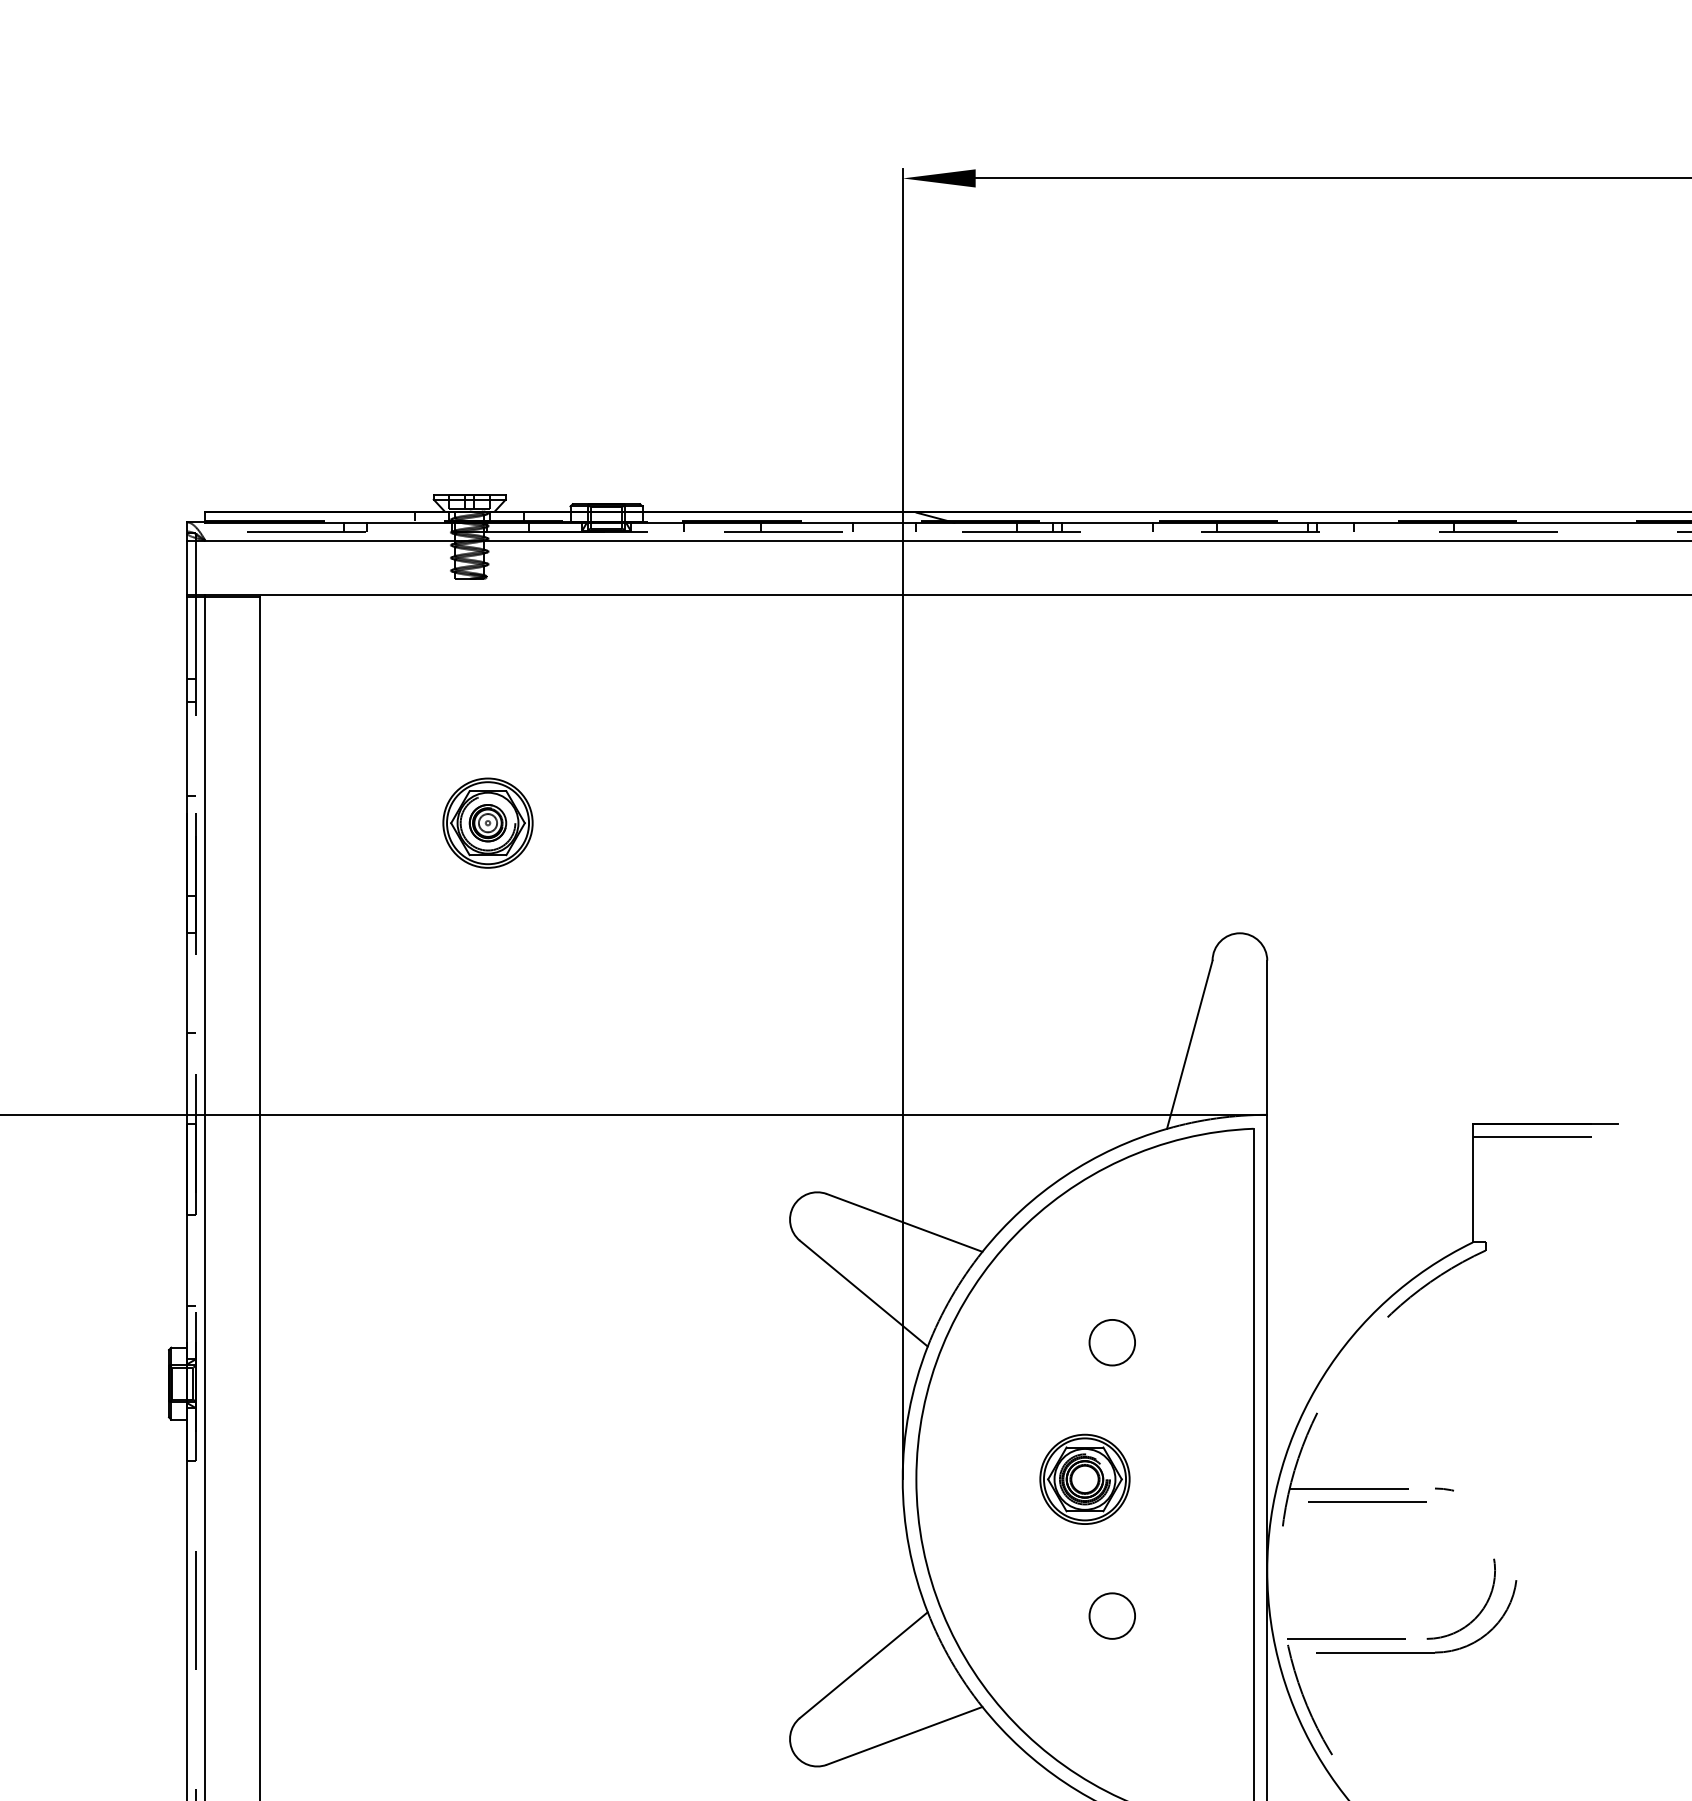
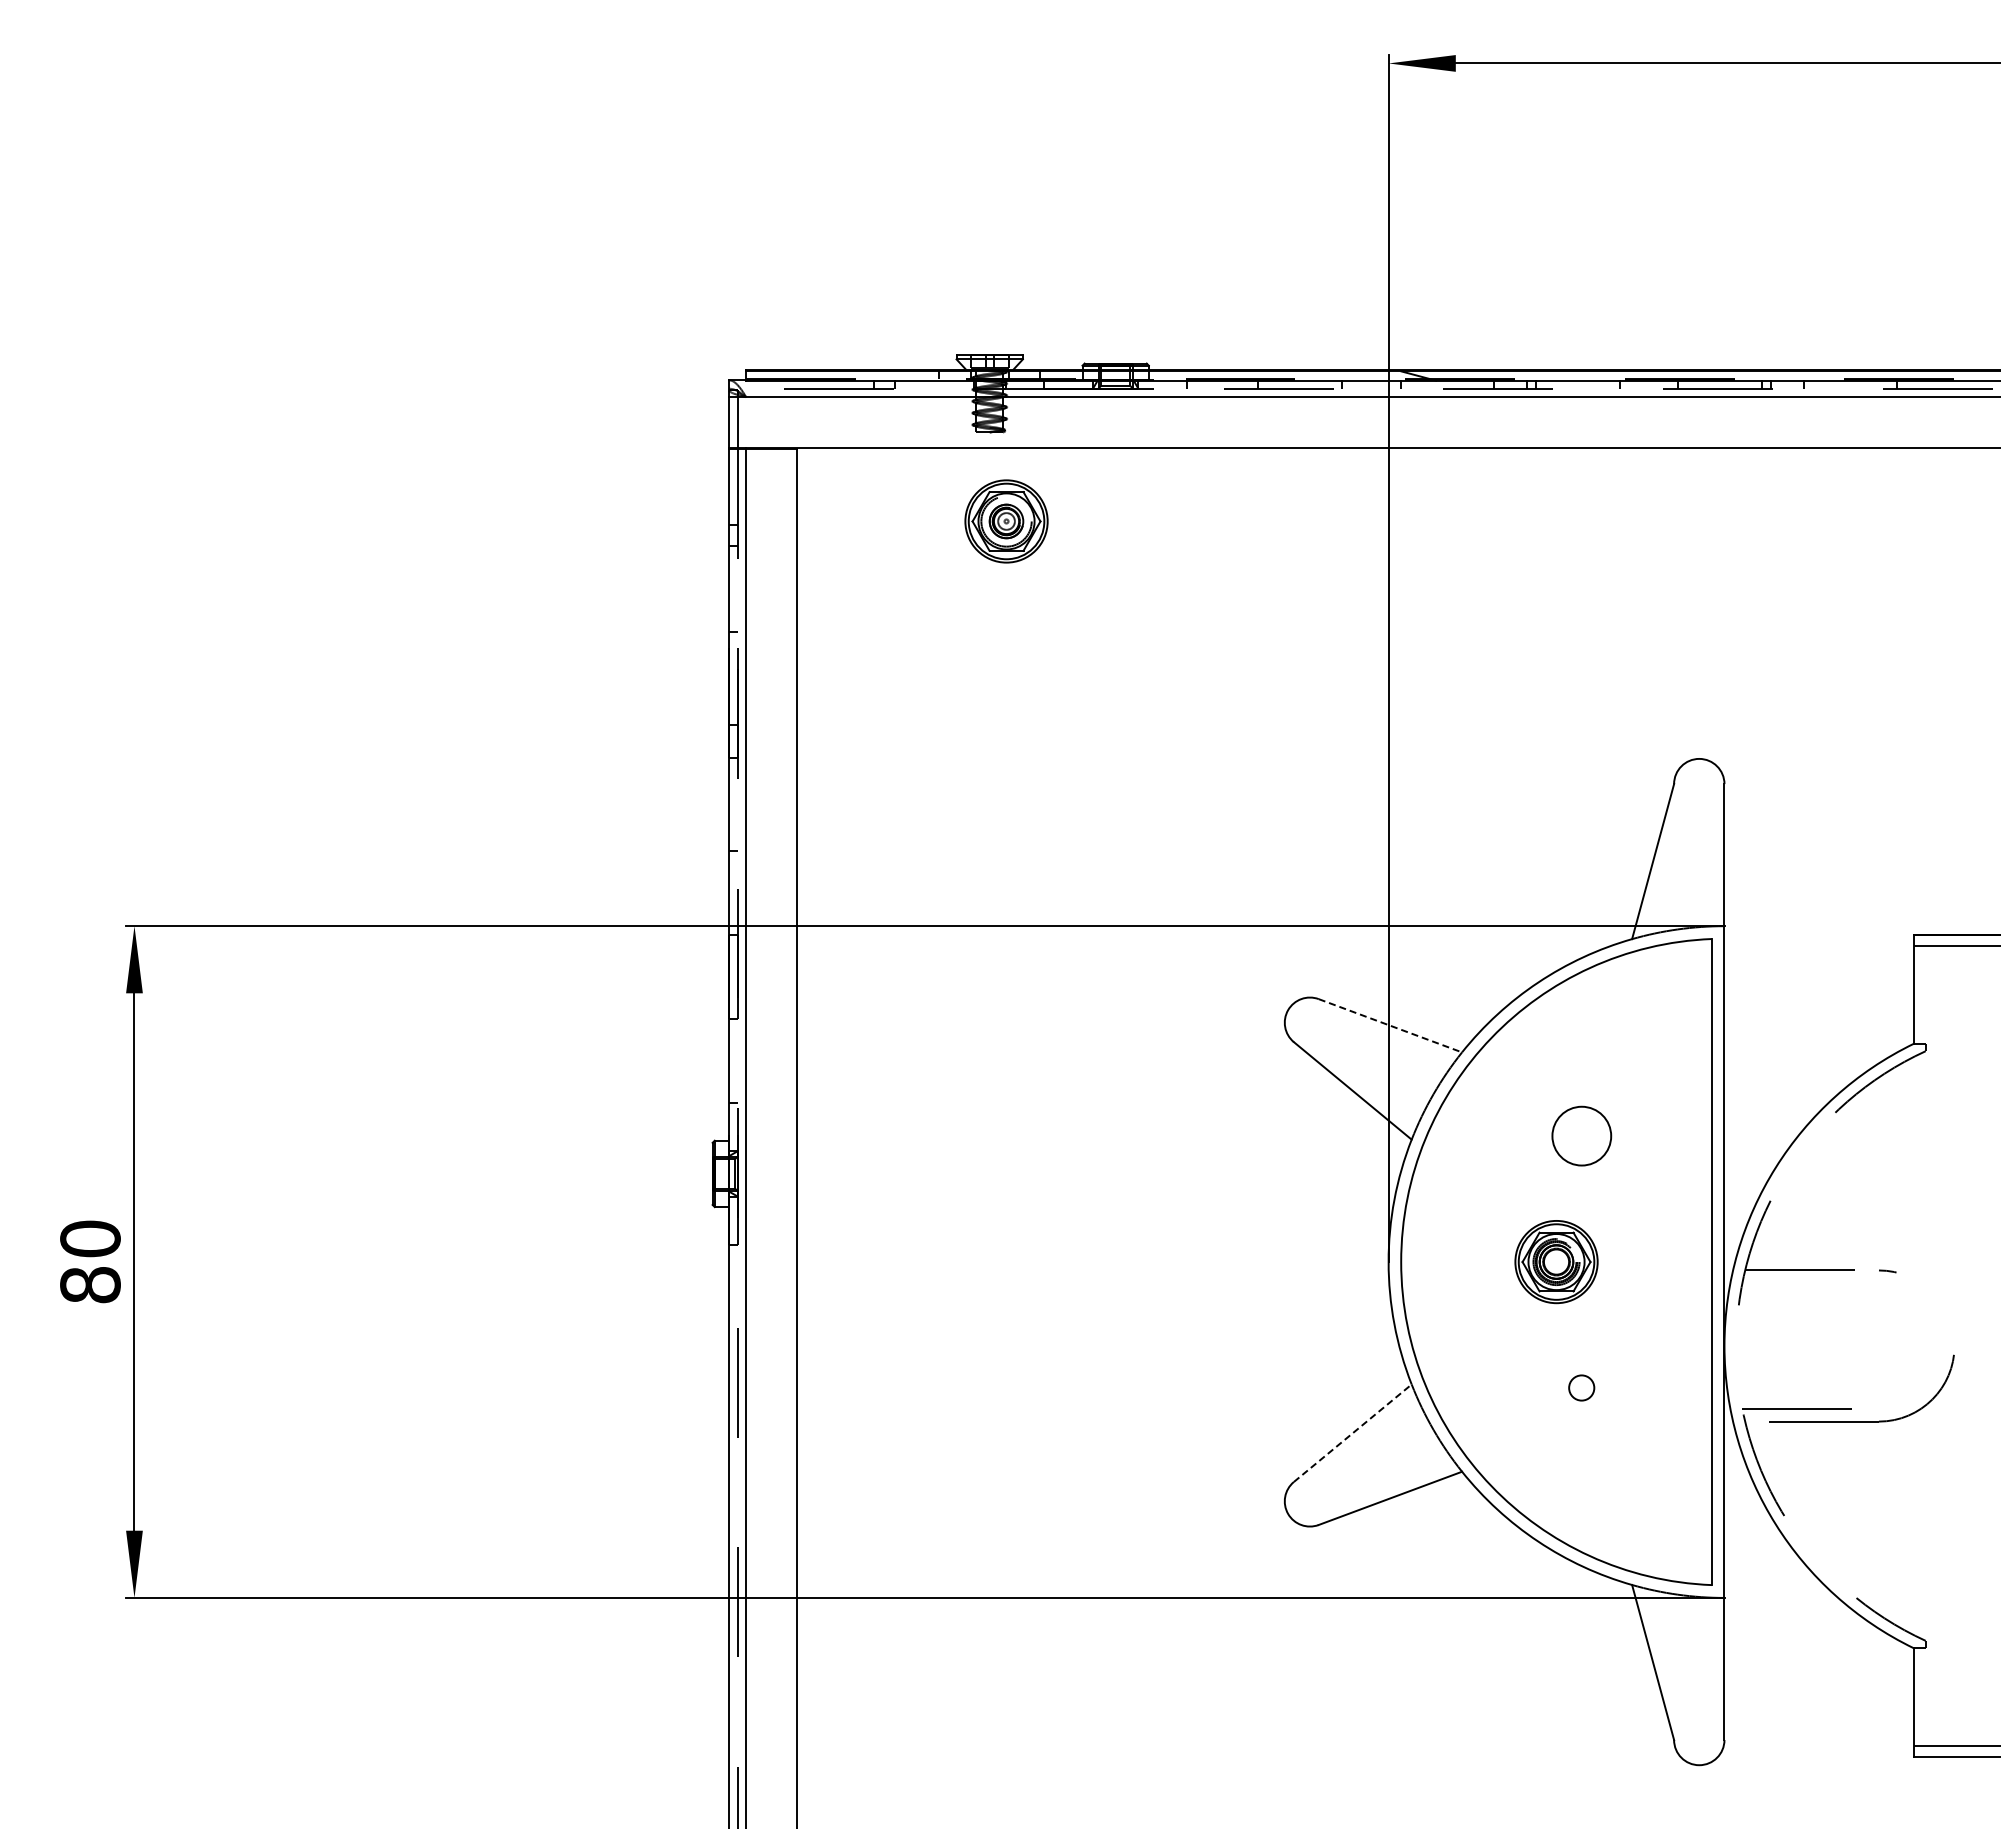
part: (487, 823) -> (1006, 521), moved
line: (904, 1222) -> (1390, 1025), solid -> dashed
circle: (1112, 1342) -> (1581, 1135), size x1.4
line: (1367, 1501) -> (1816, 1282), removed
arc: (1480, 1611) -> (1920, 1383), removed
circle: (1112, 1616) -> (1581, 1388), size x0.6
line: (864, 1664) -> (1353, 1432), solid -> dashed

